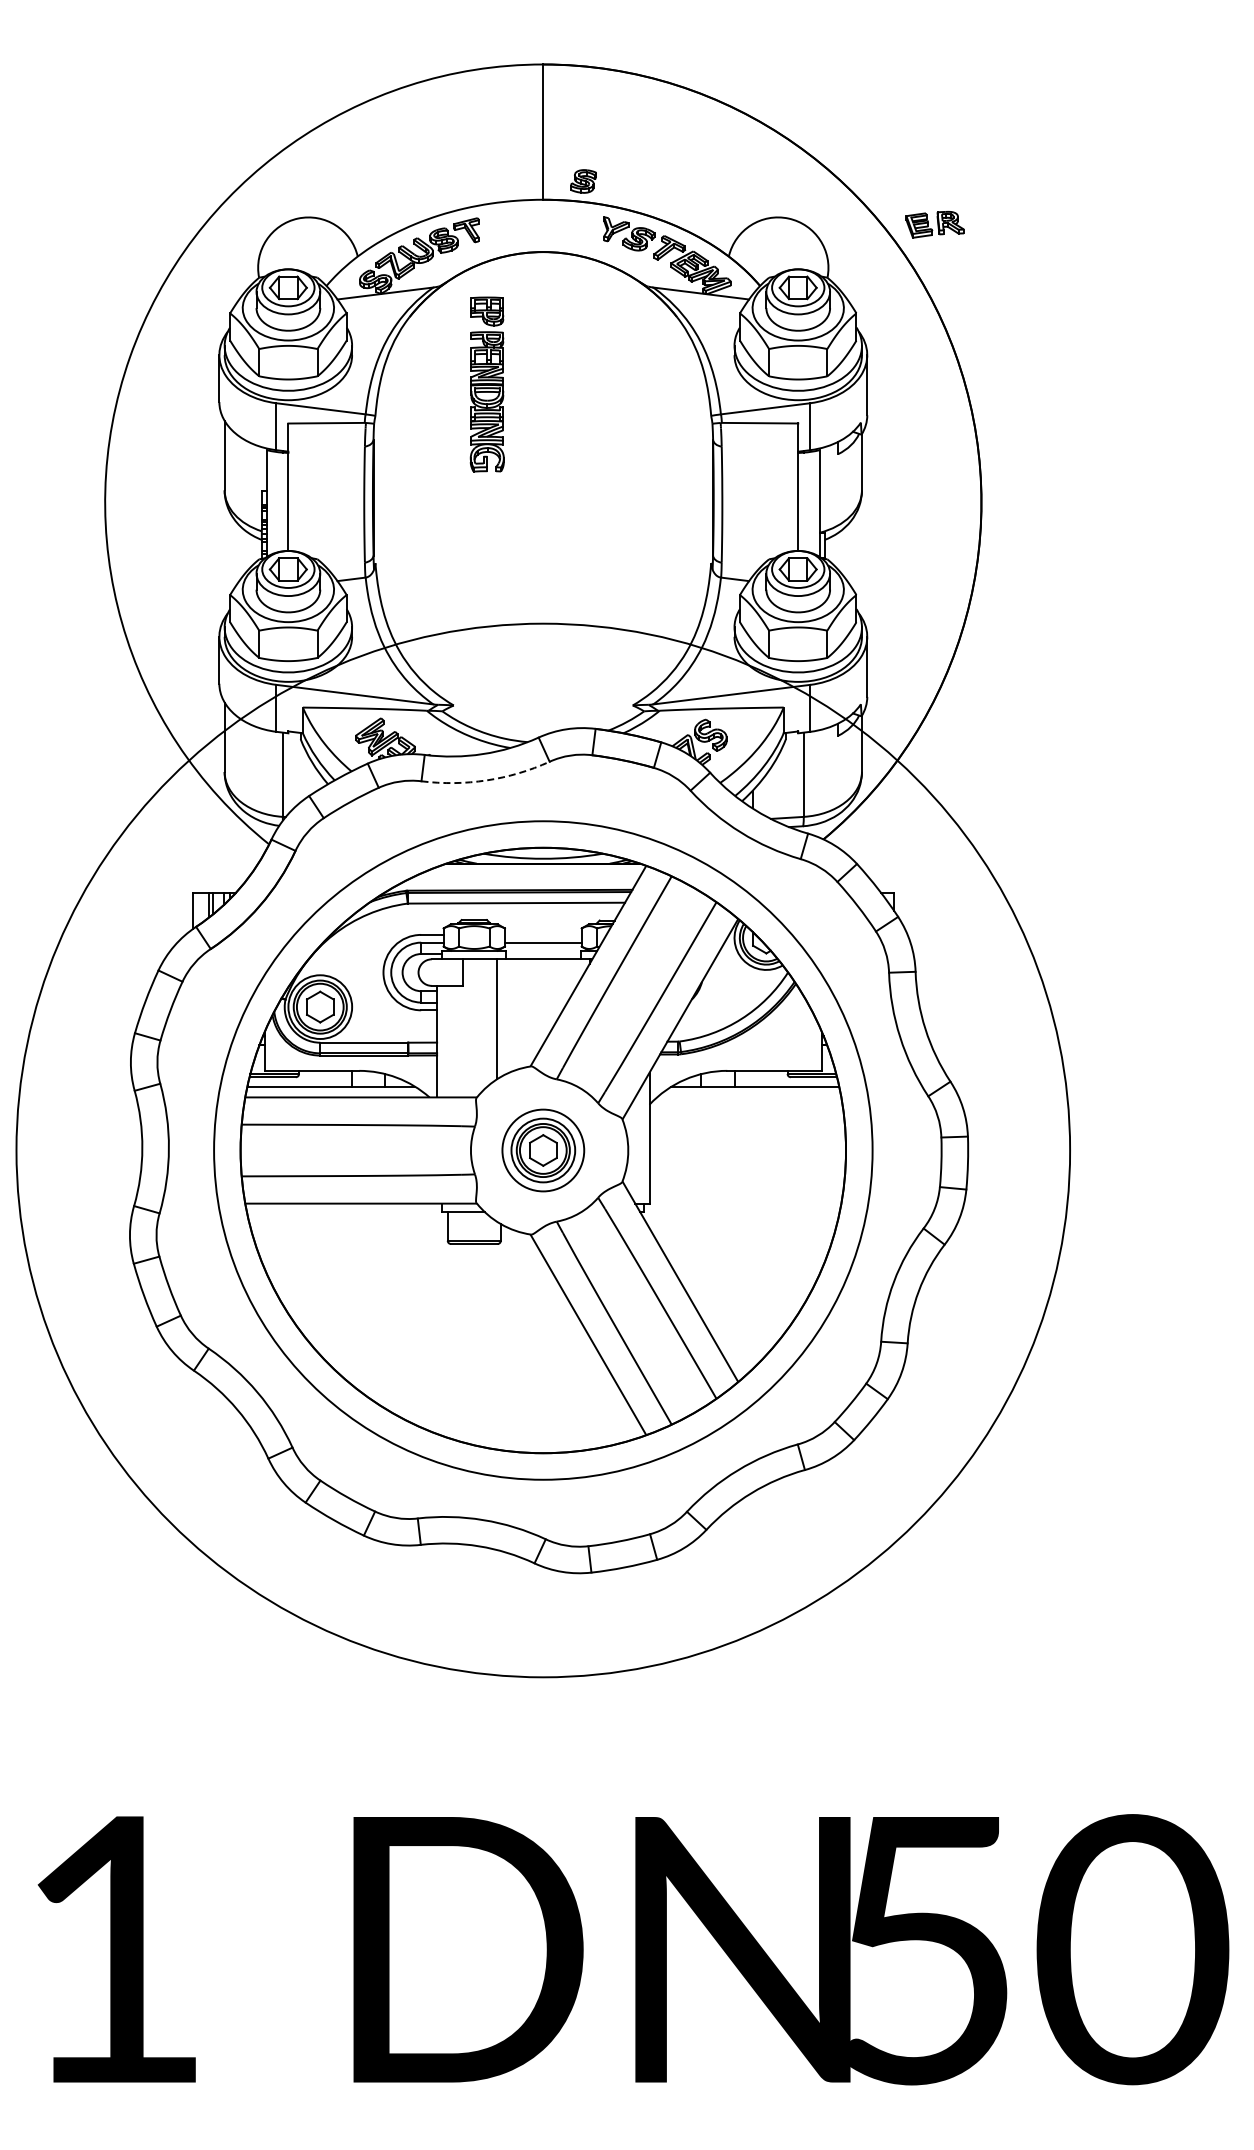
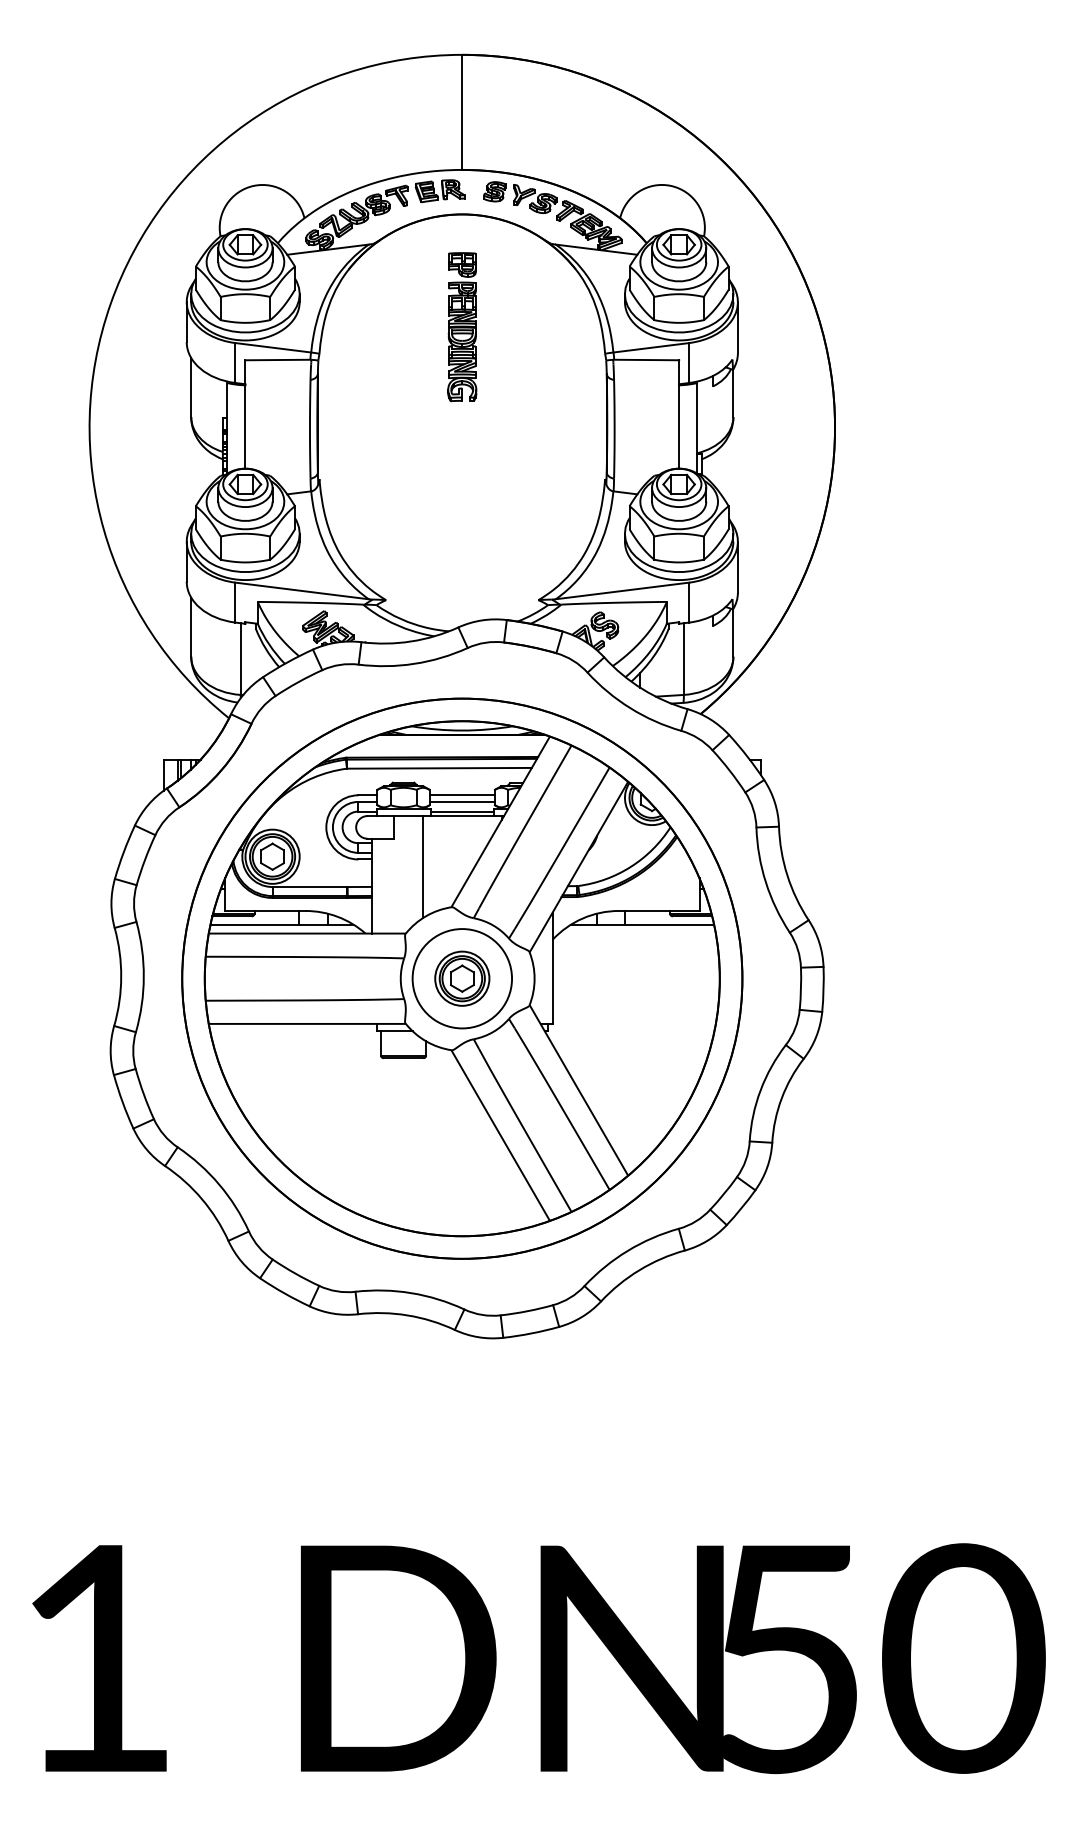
part: (583, 181) -> (494, 191), moved
part: (934, 224) -> (439, 190), moved
part: (486, 384) -> (461, 327), moved
arc: (486, 780) -> (413, 663), dashed -> solid
line: (542, 934) -> (461, 794), added
line: (543, 954) -> (462, 811), added
circle: (542, 1150) -> (461, 978), size x1.43
circle: (543, 1150) -> (462, 978), size x0.62

